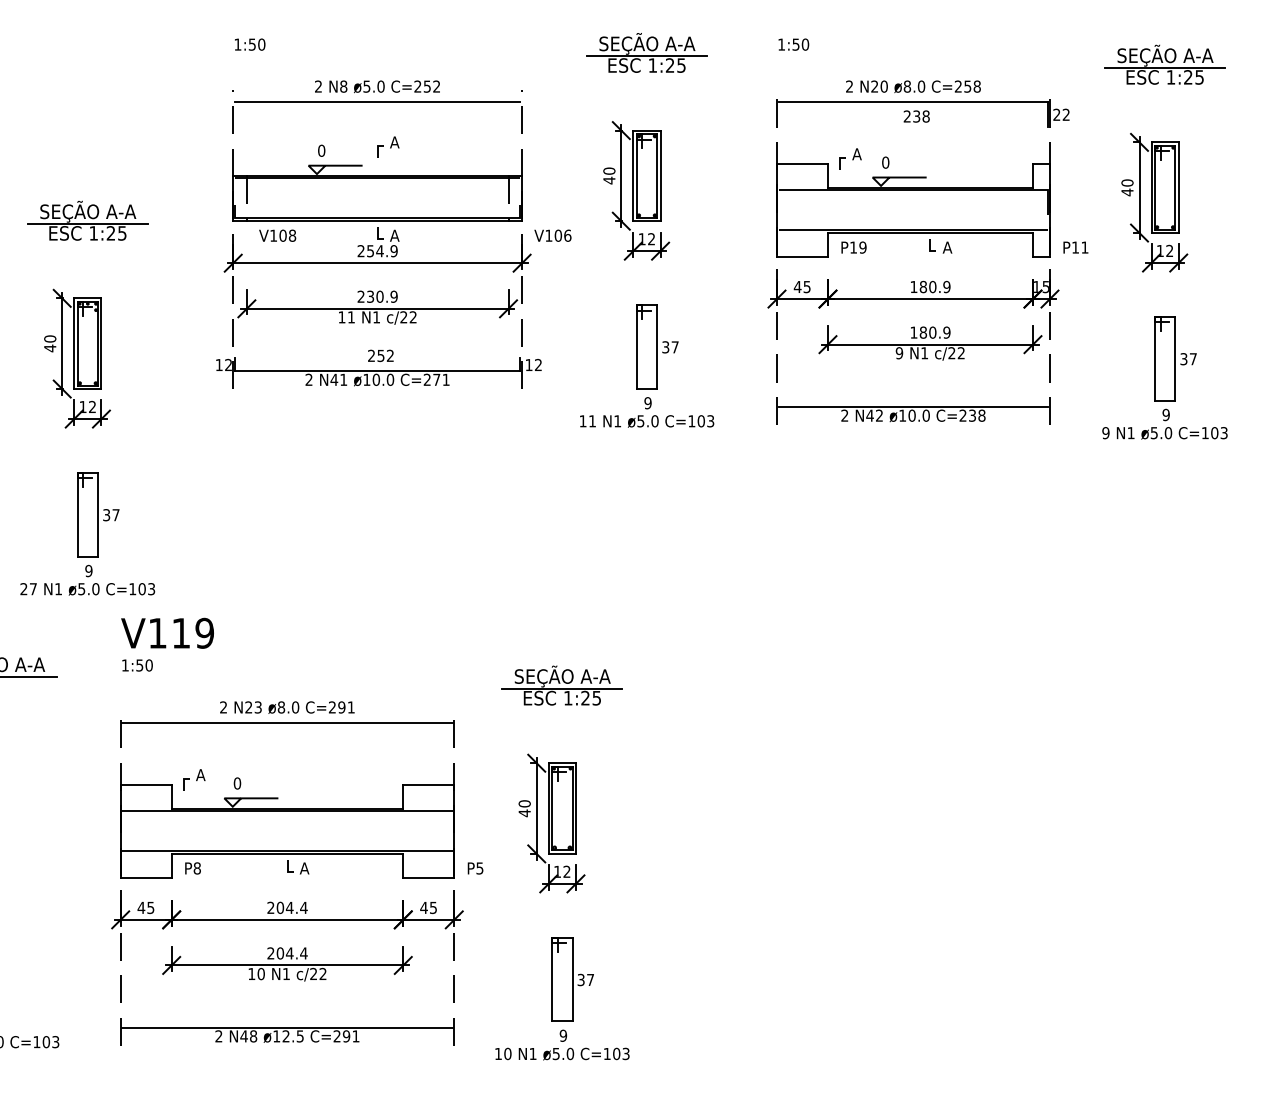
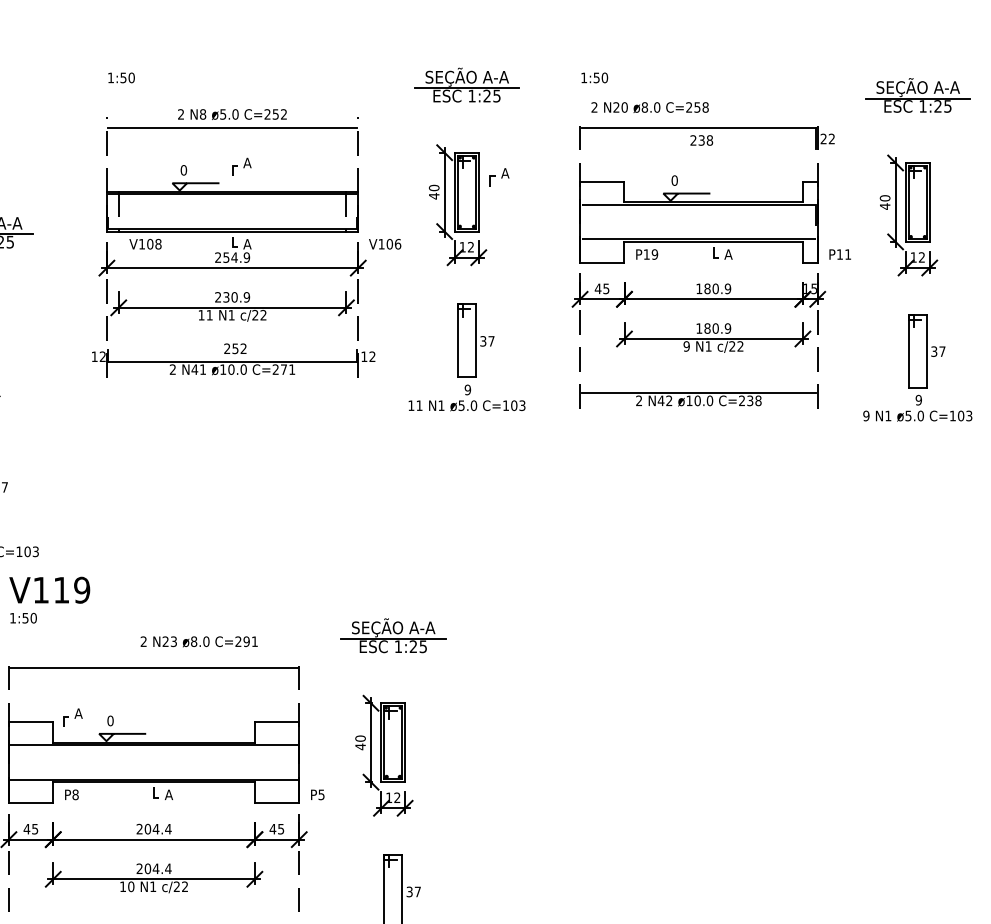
text: (913, 86) -> (650, 107), moved
part: (850, 158) -> (499, 177), moved
text: (287, 707) -> (199, 641), moved

